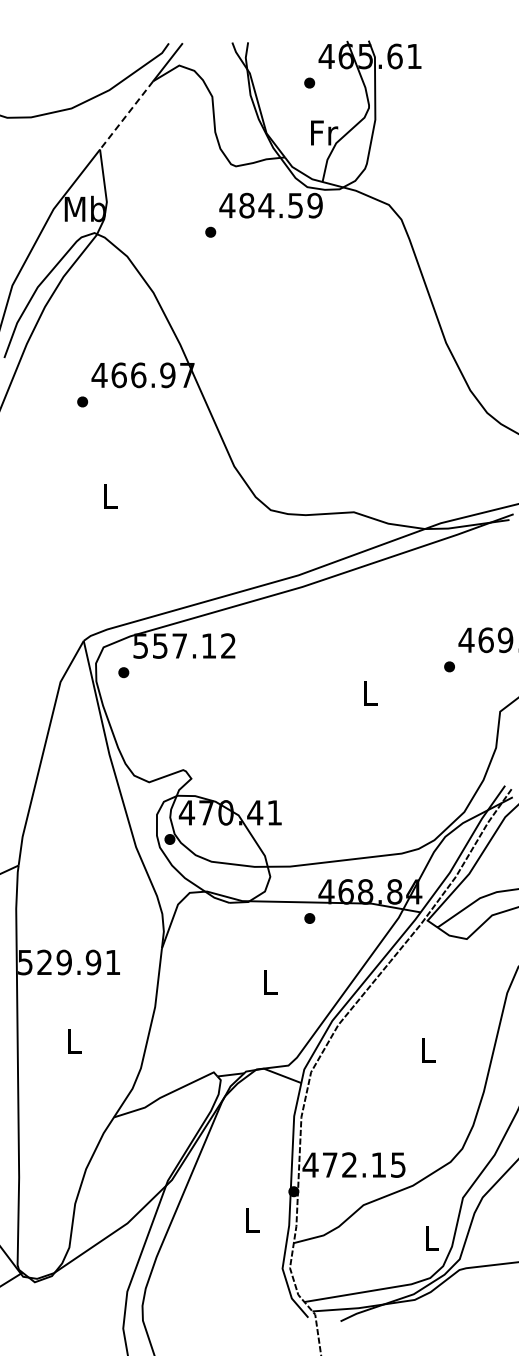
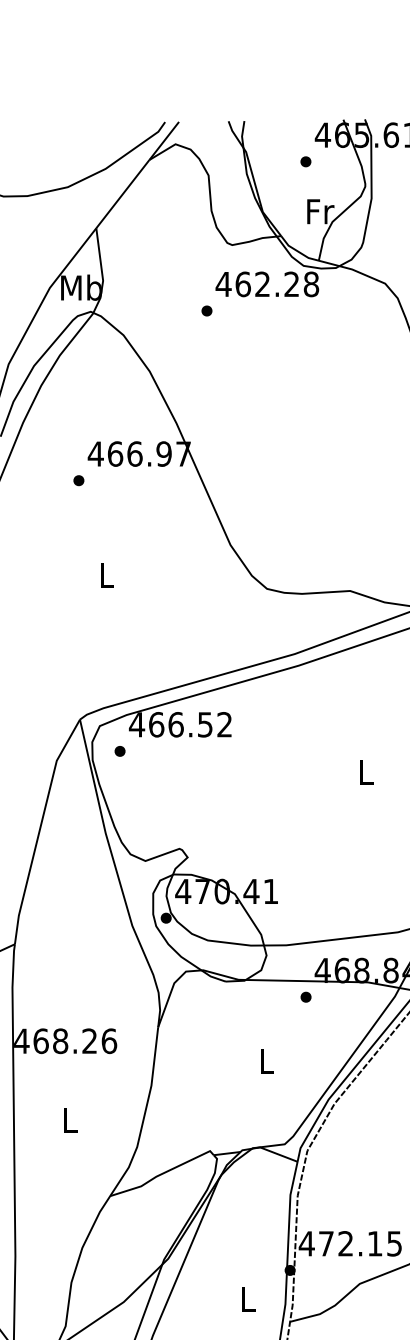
line: (126, 115) -> (122, 194), dashed -> solid
text: (280, 205) -> (276, 284), 484.59 -> 462.28
text: (174, 645) -> (170, 724), 557.12 -> 466.52
text: (68, 962) -> (64, 1041), 529.91 -> 468.26

